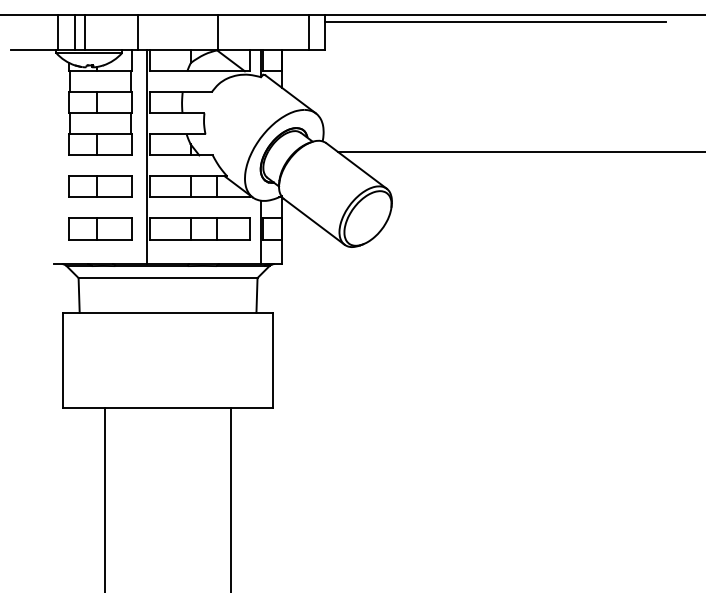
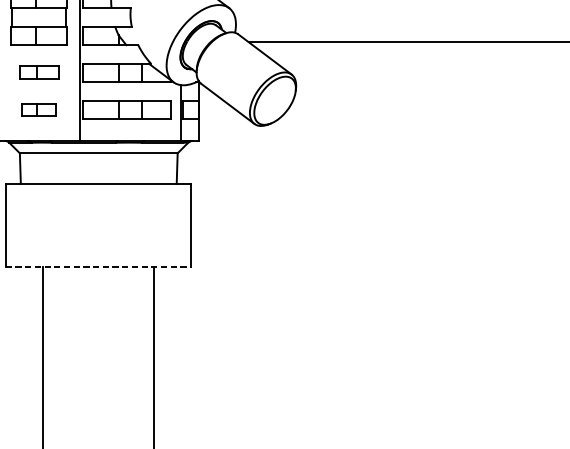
part: (100, 186) -> (39, 72), size x0.7
part: (100, 228) -> (39, 109), size x0.6
line: (168, 407) -> (99, 267), solid -> dashed

